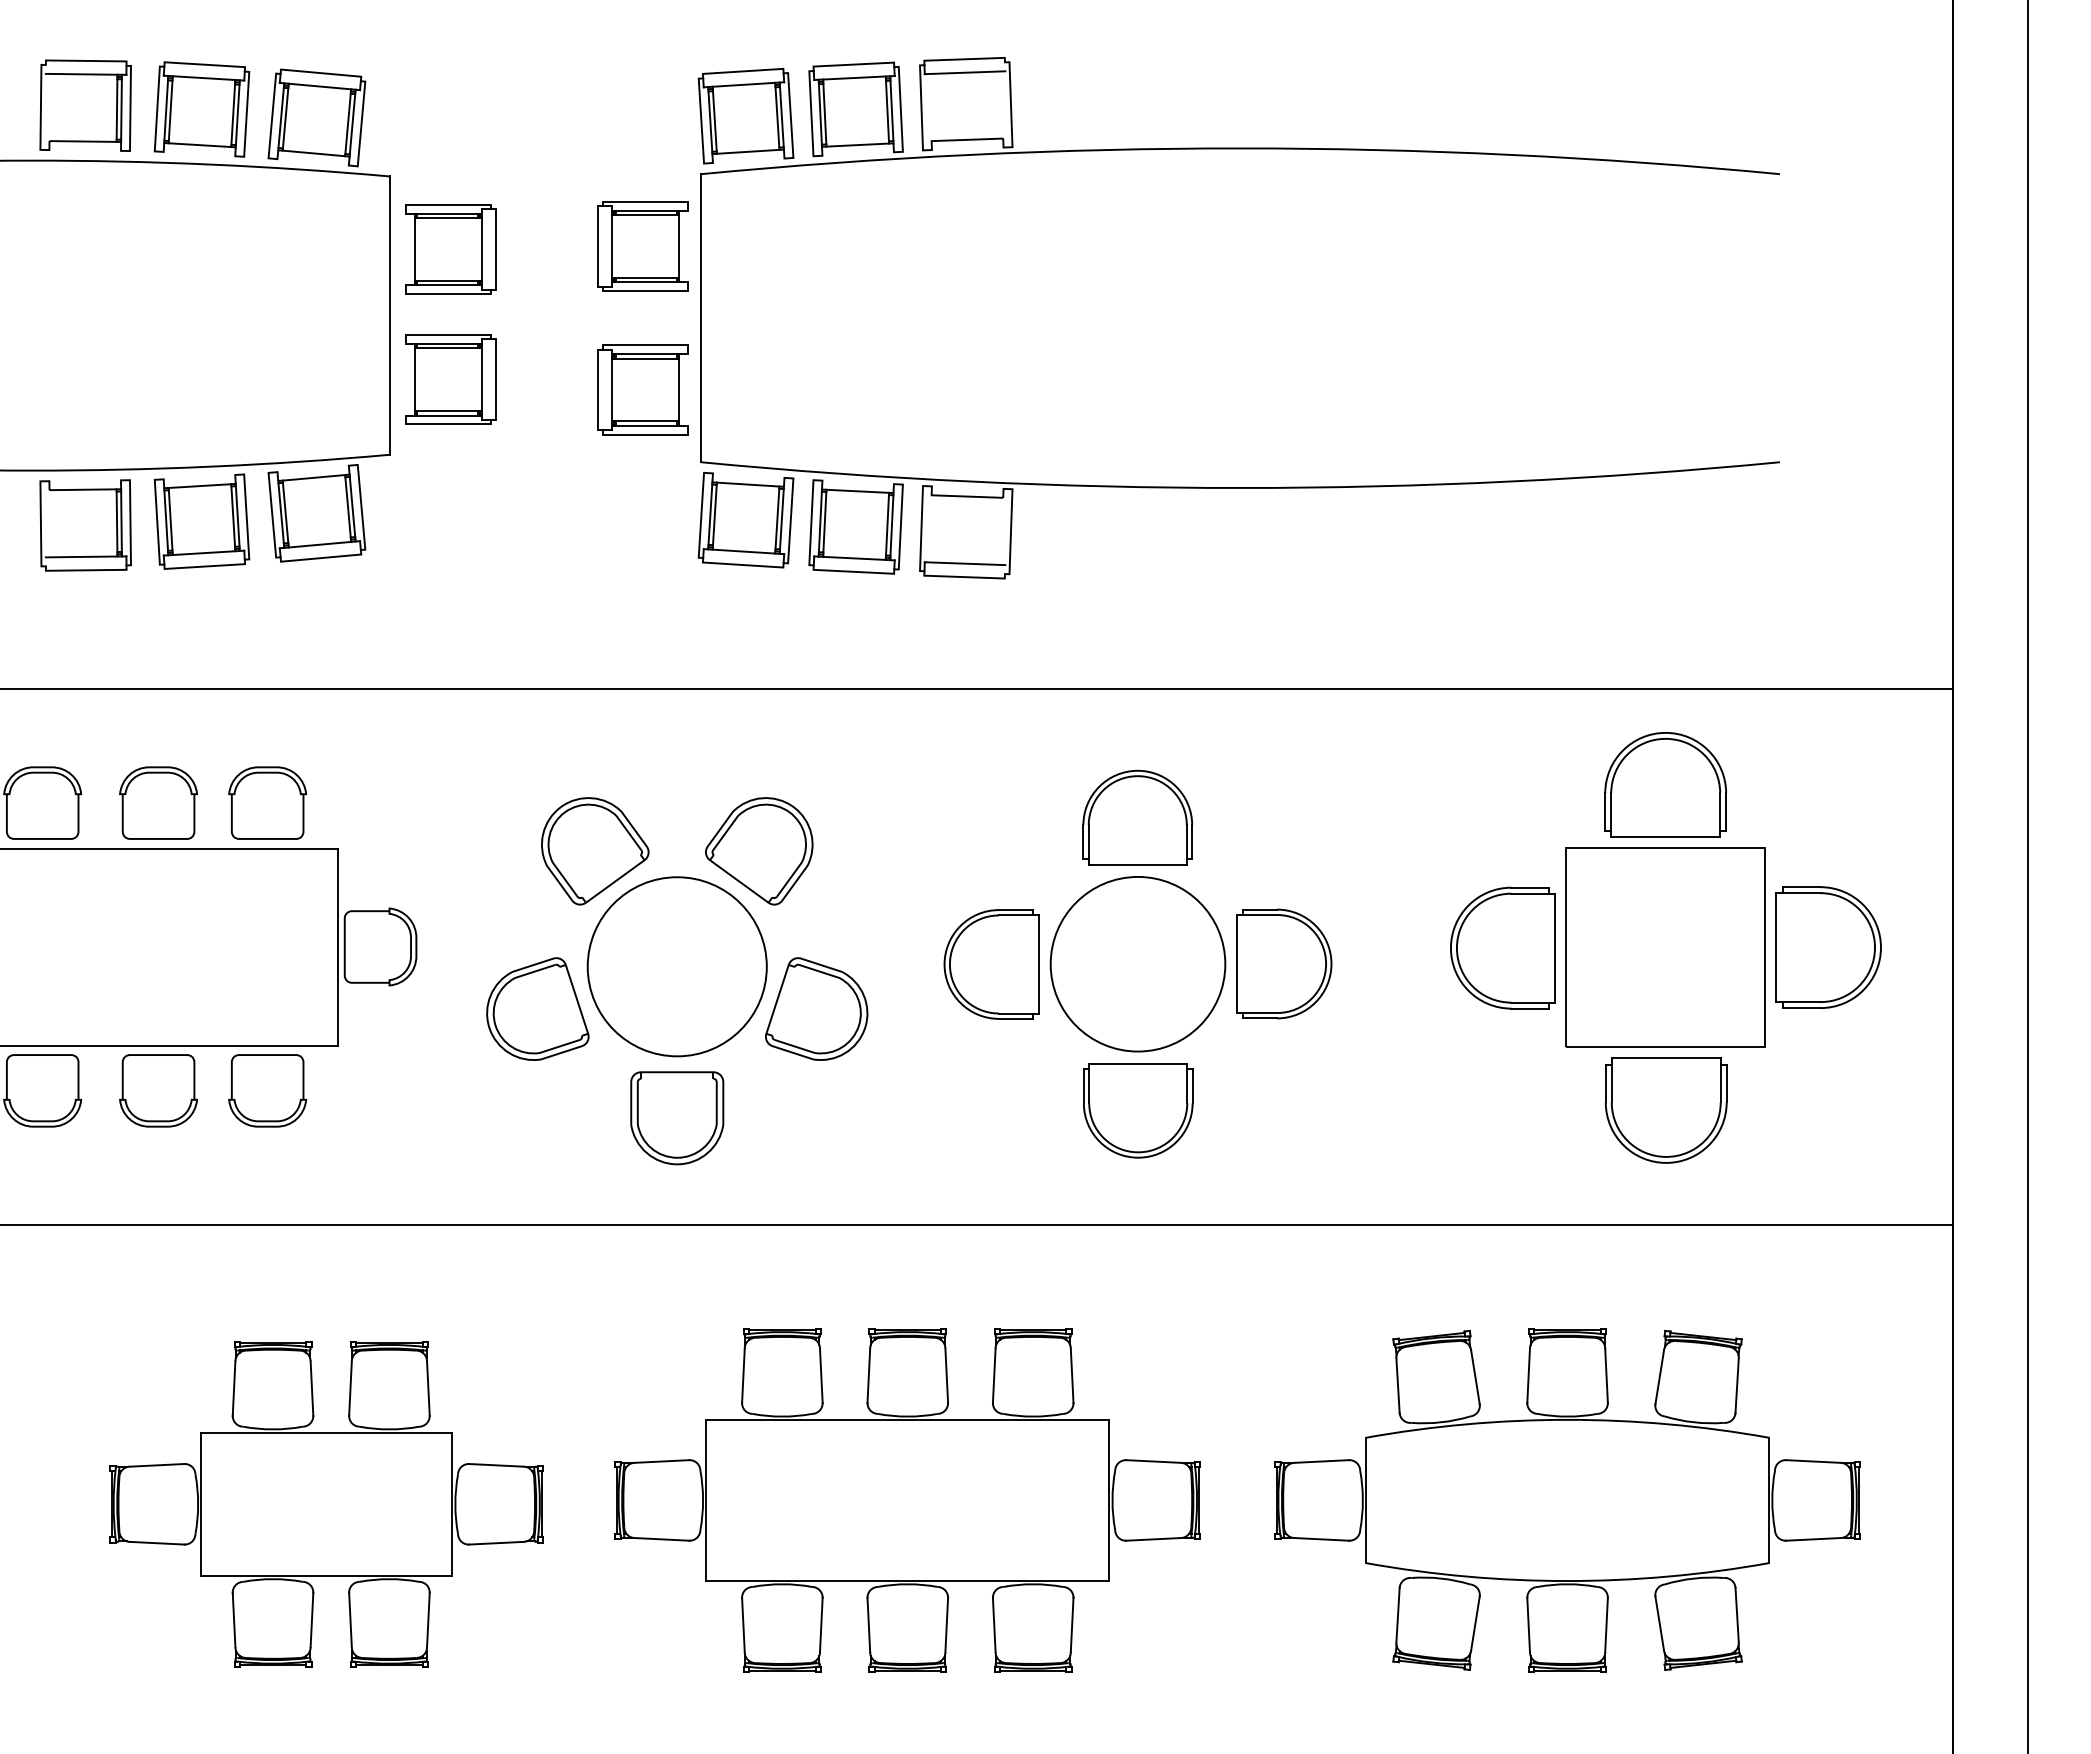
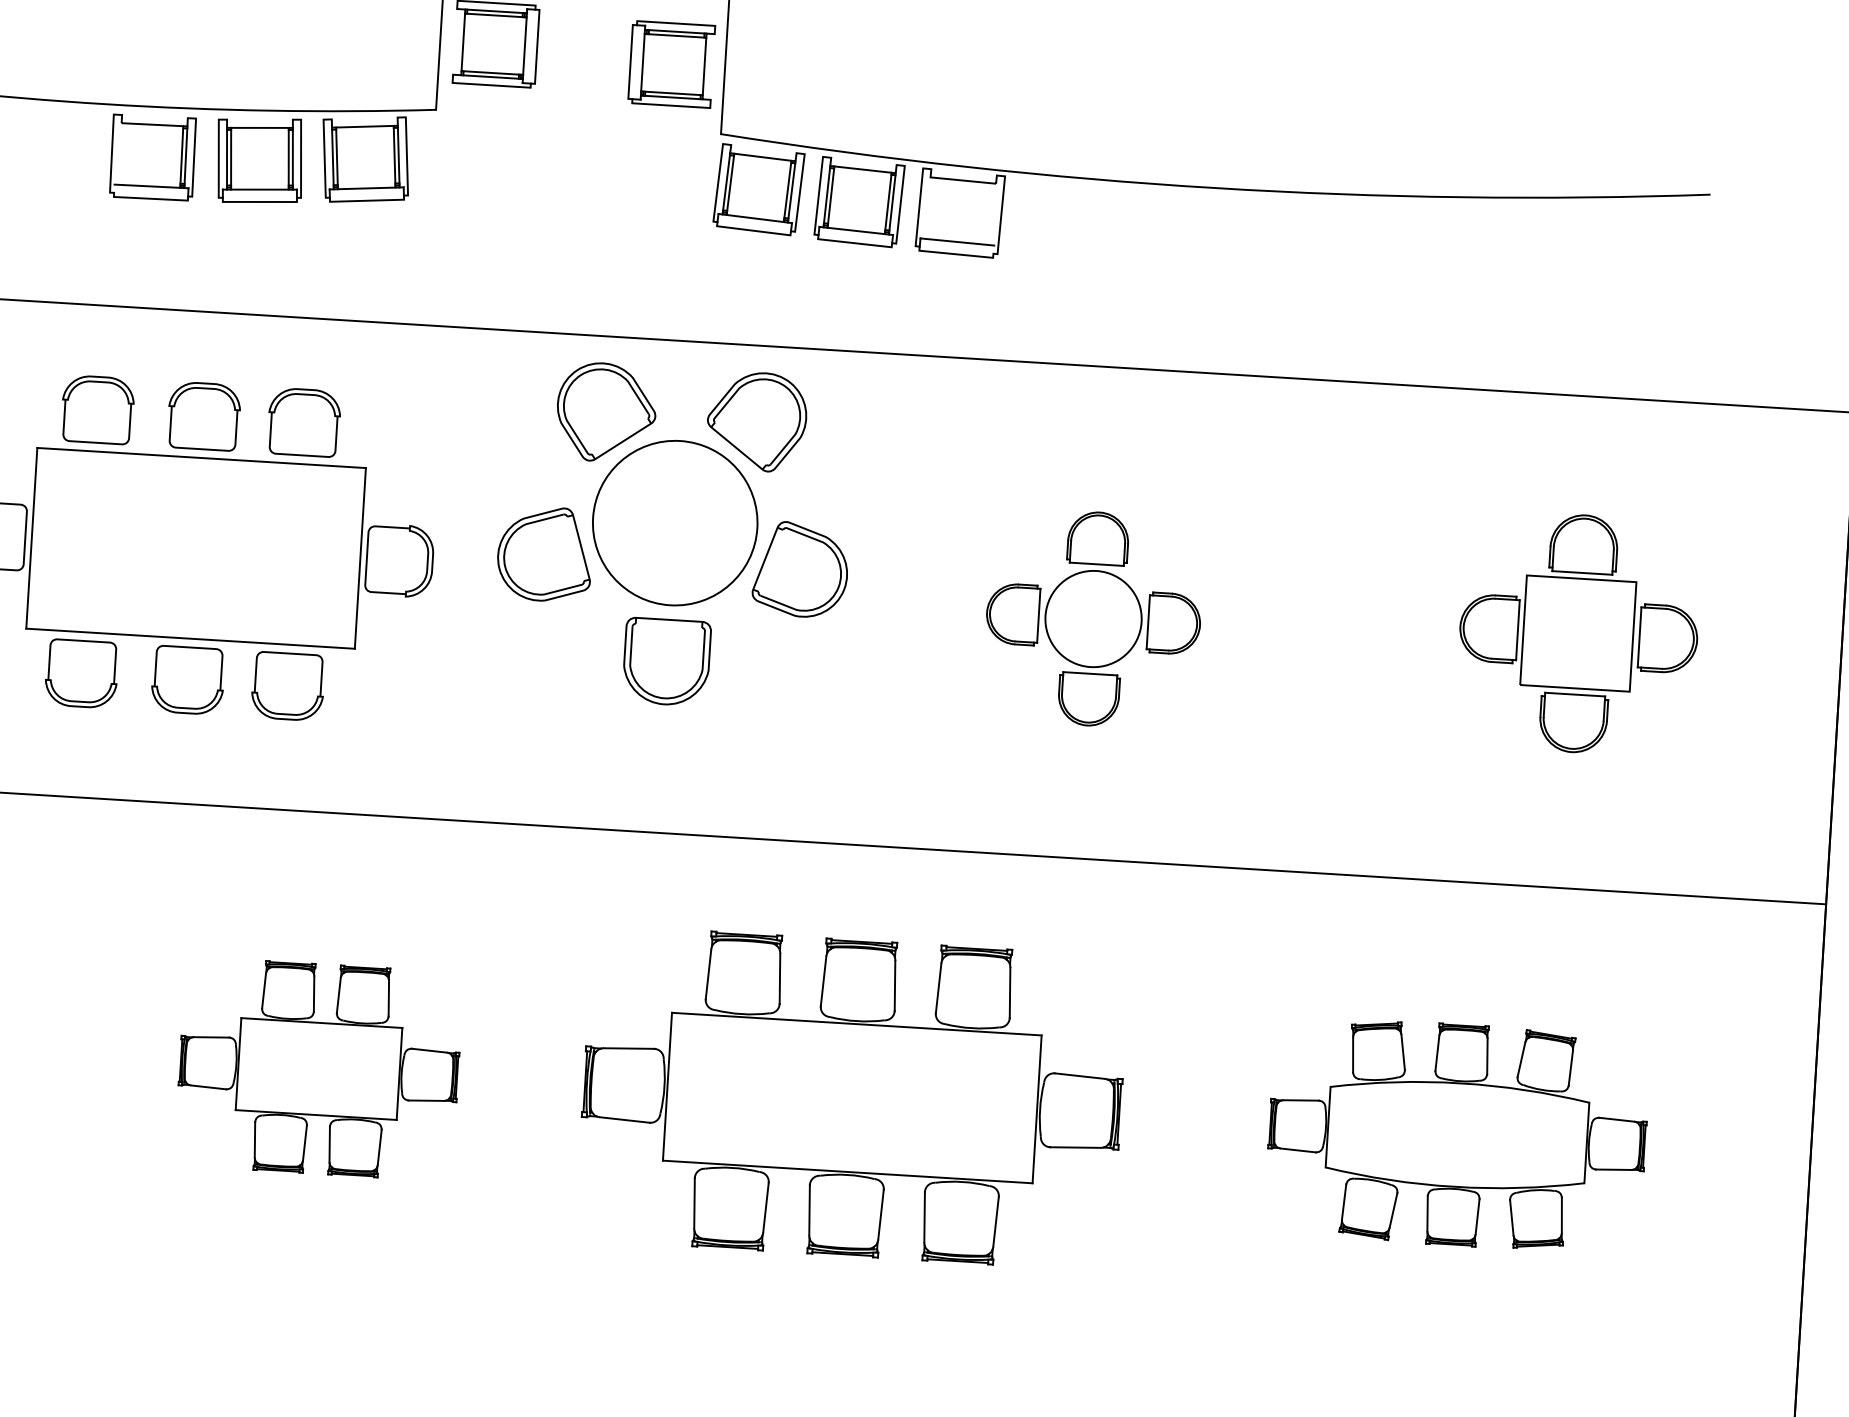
part: (1665, 947) -> (1578, 633), size x0.6
part: (1137, 963) -> (1093, 618), size x0.6
part: (677, 981) -> (674, 536), moved
part: (1567, 1500) -> (1457, 1135), size x0.7
part: (326, 1504) -> (318, 1069), size x0.7

